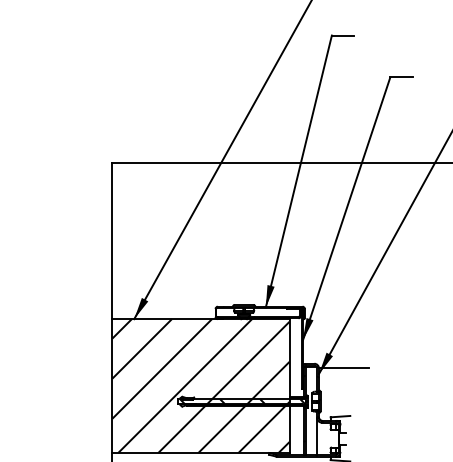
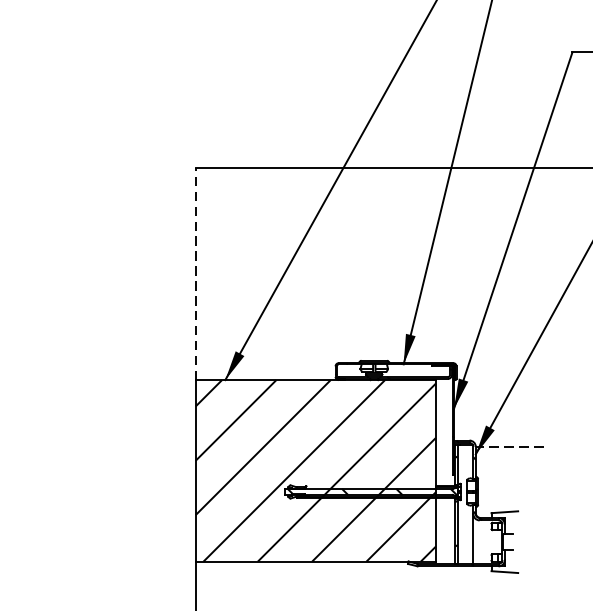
line: (112, 240) -> (195, 273), solid -> dashed
line: (344, 368) -> (510, 446), solid -> dashed

